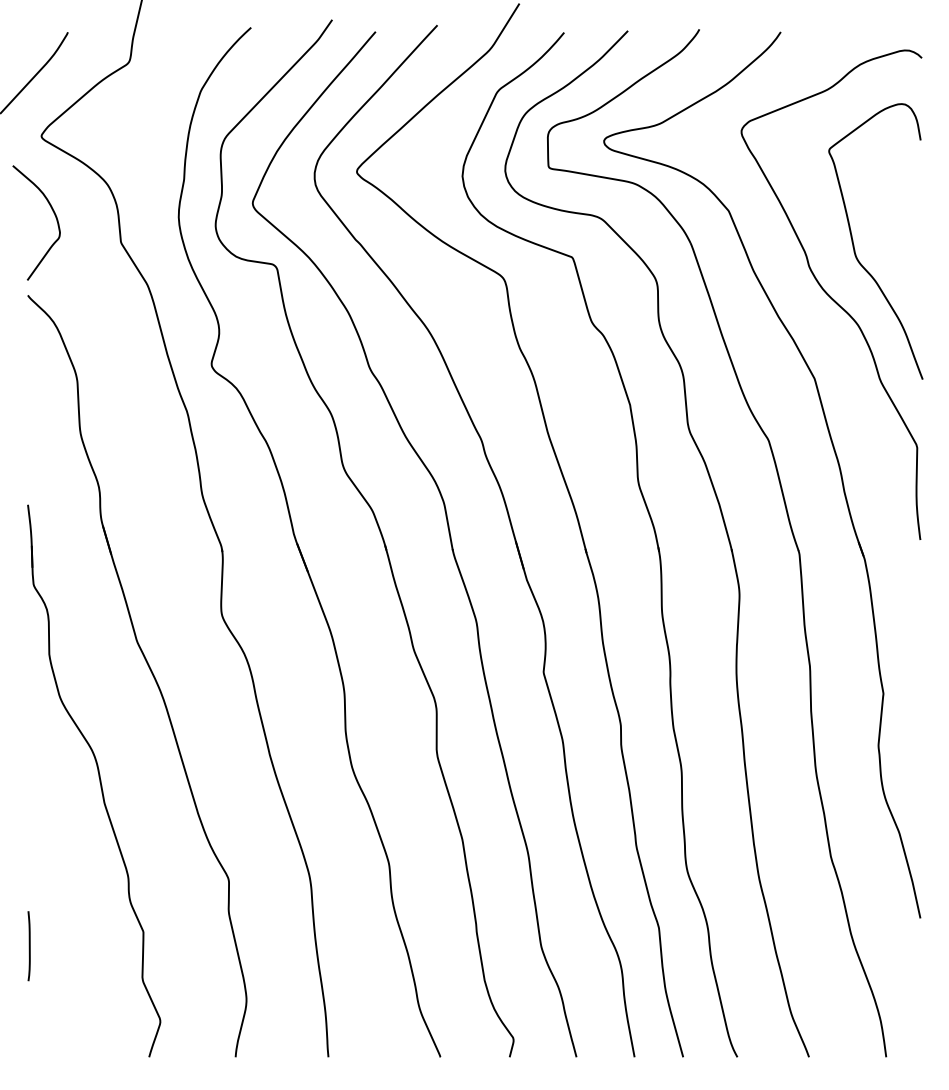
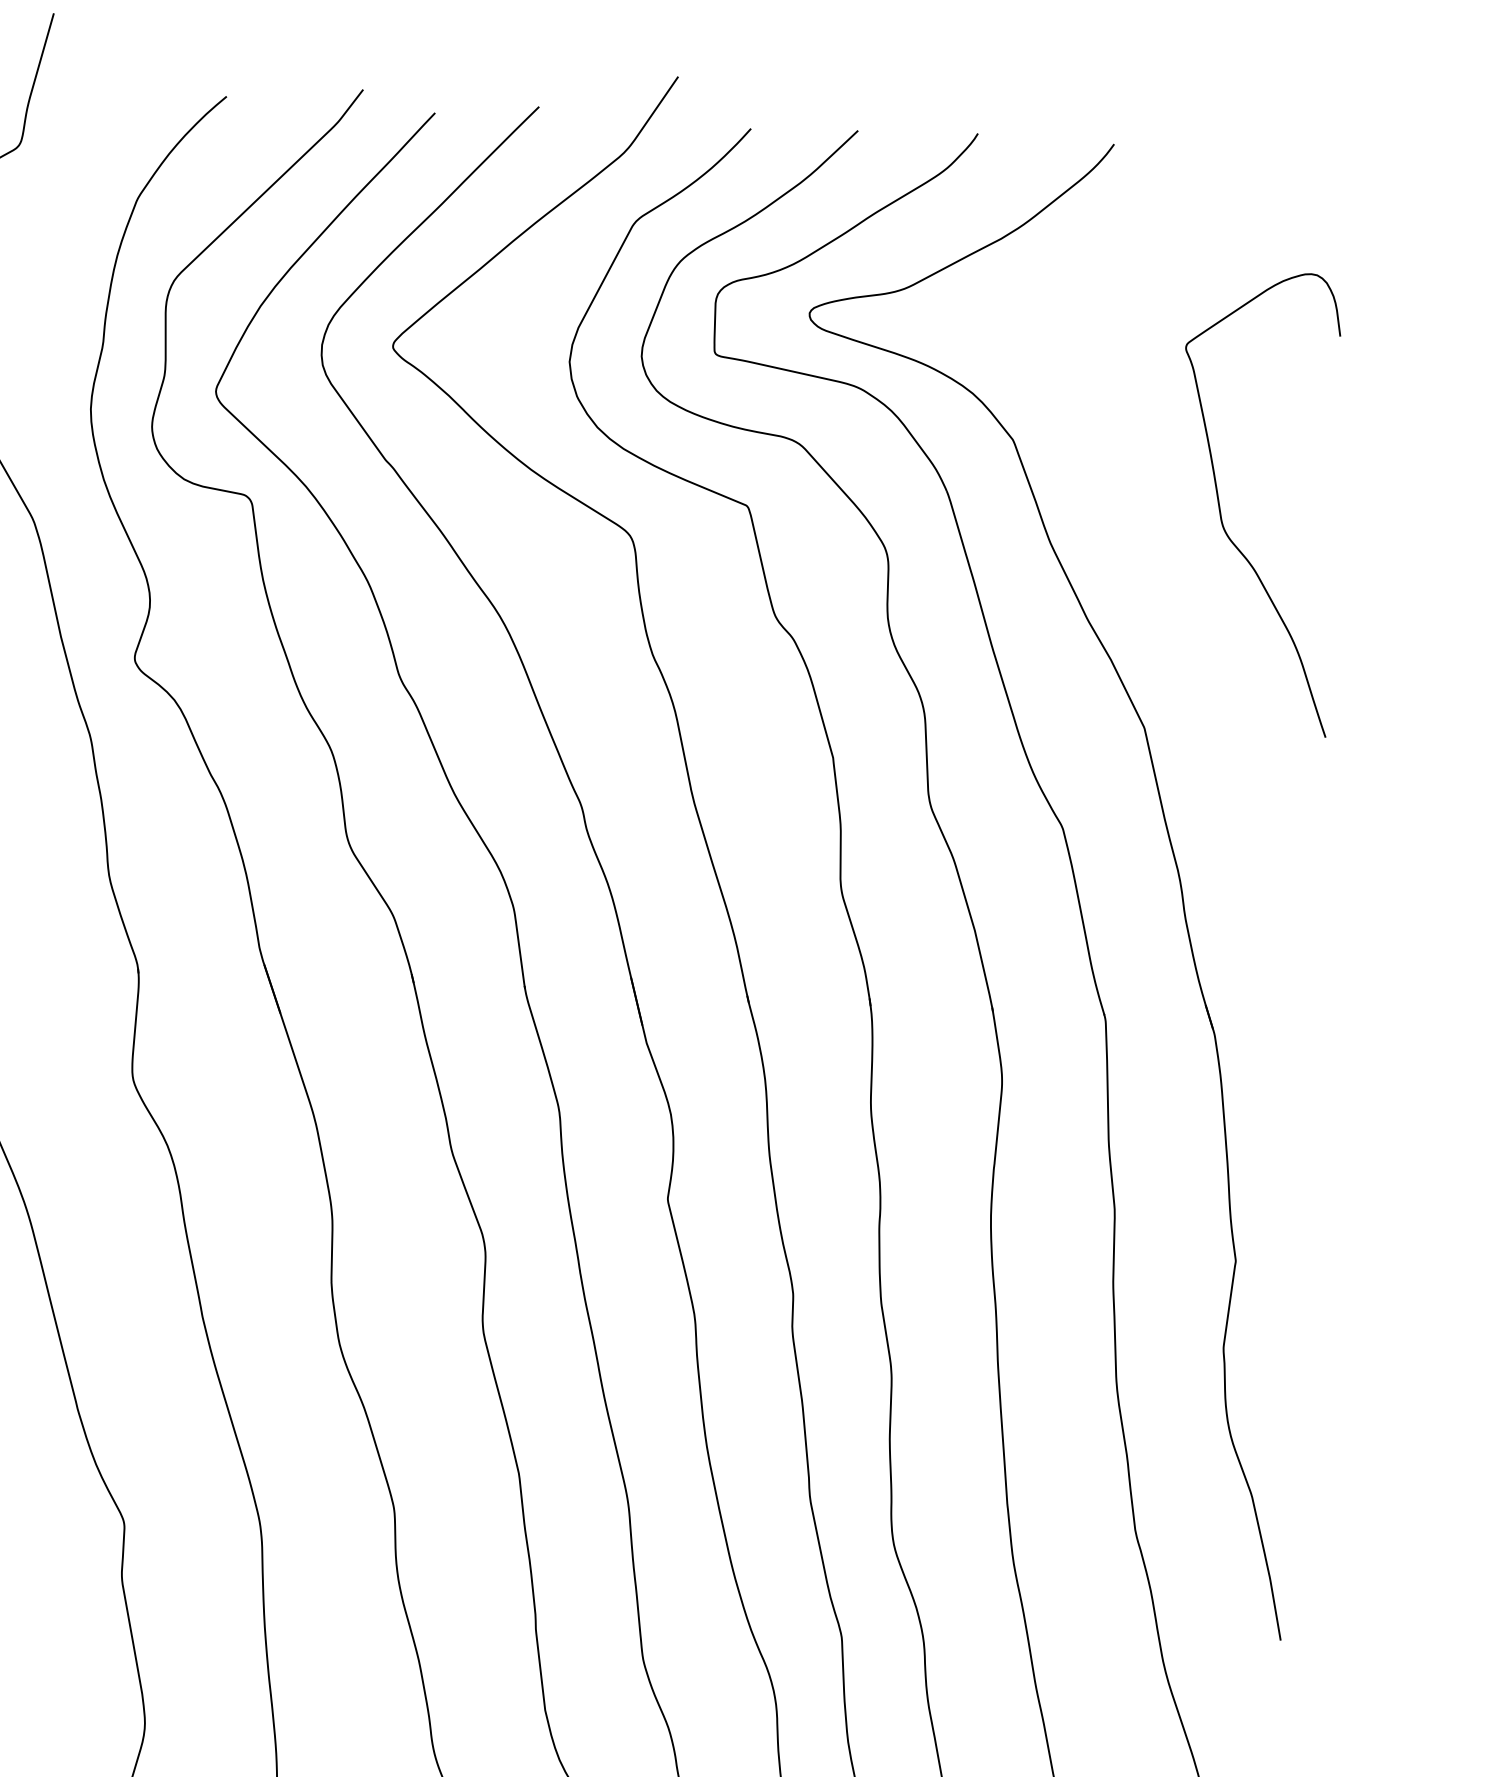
curve: (830, 295) -> (1177, 589), removed

